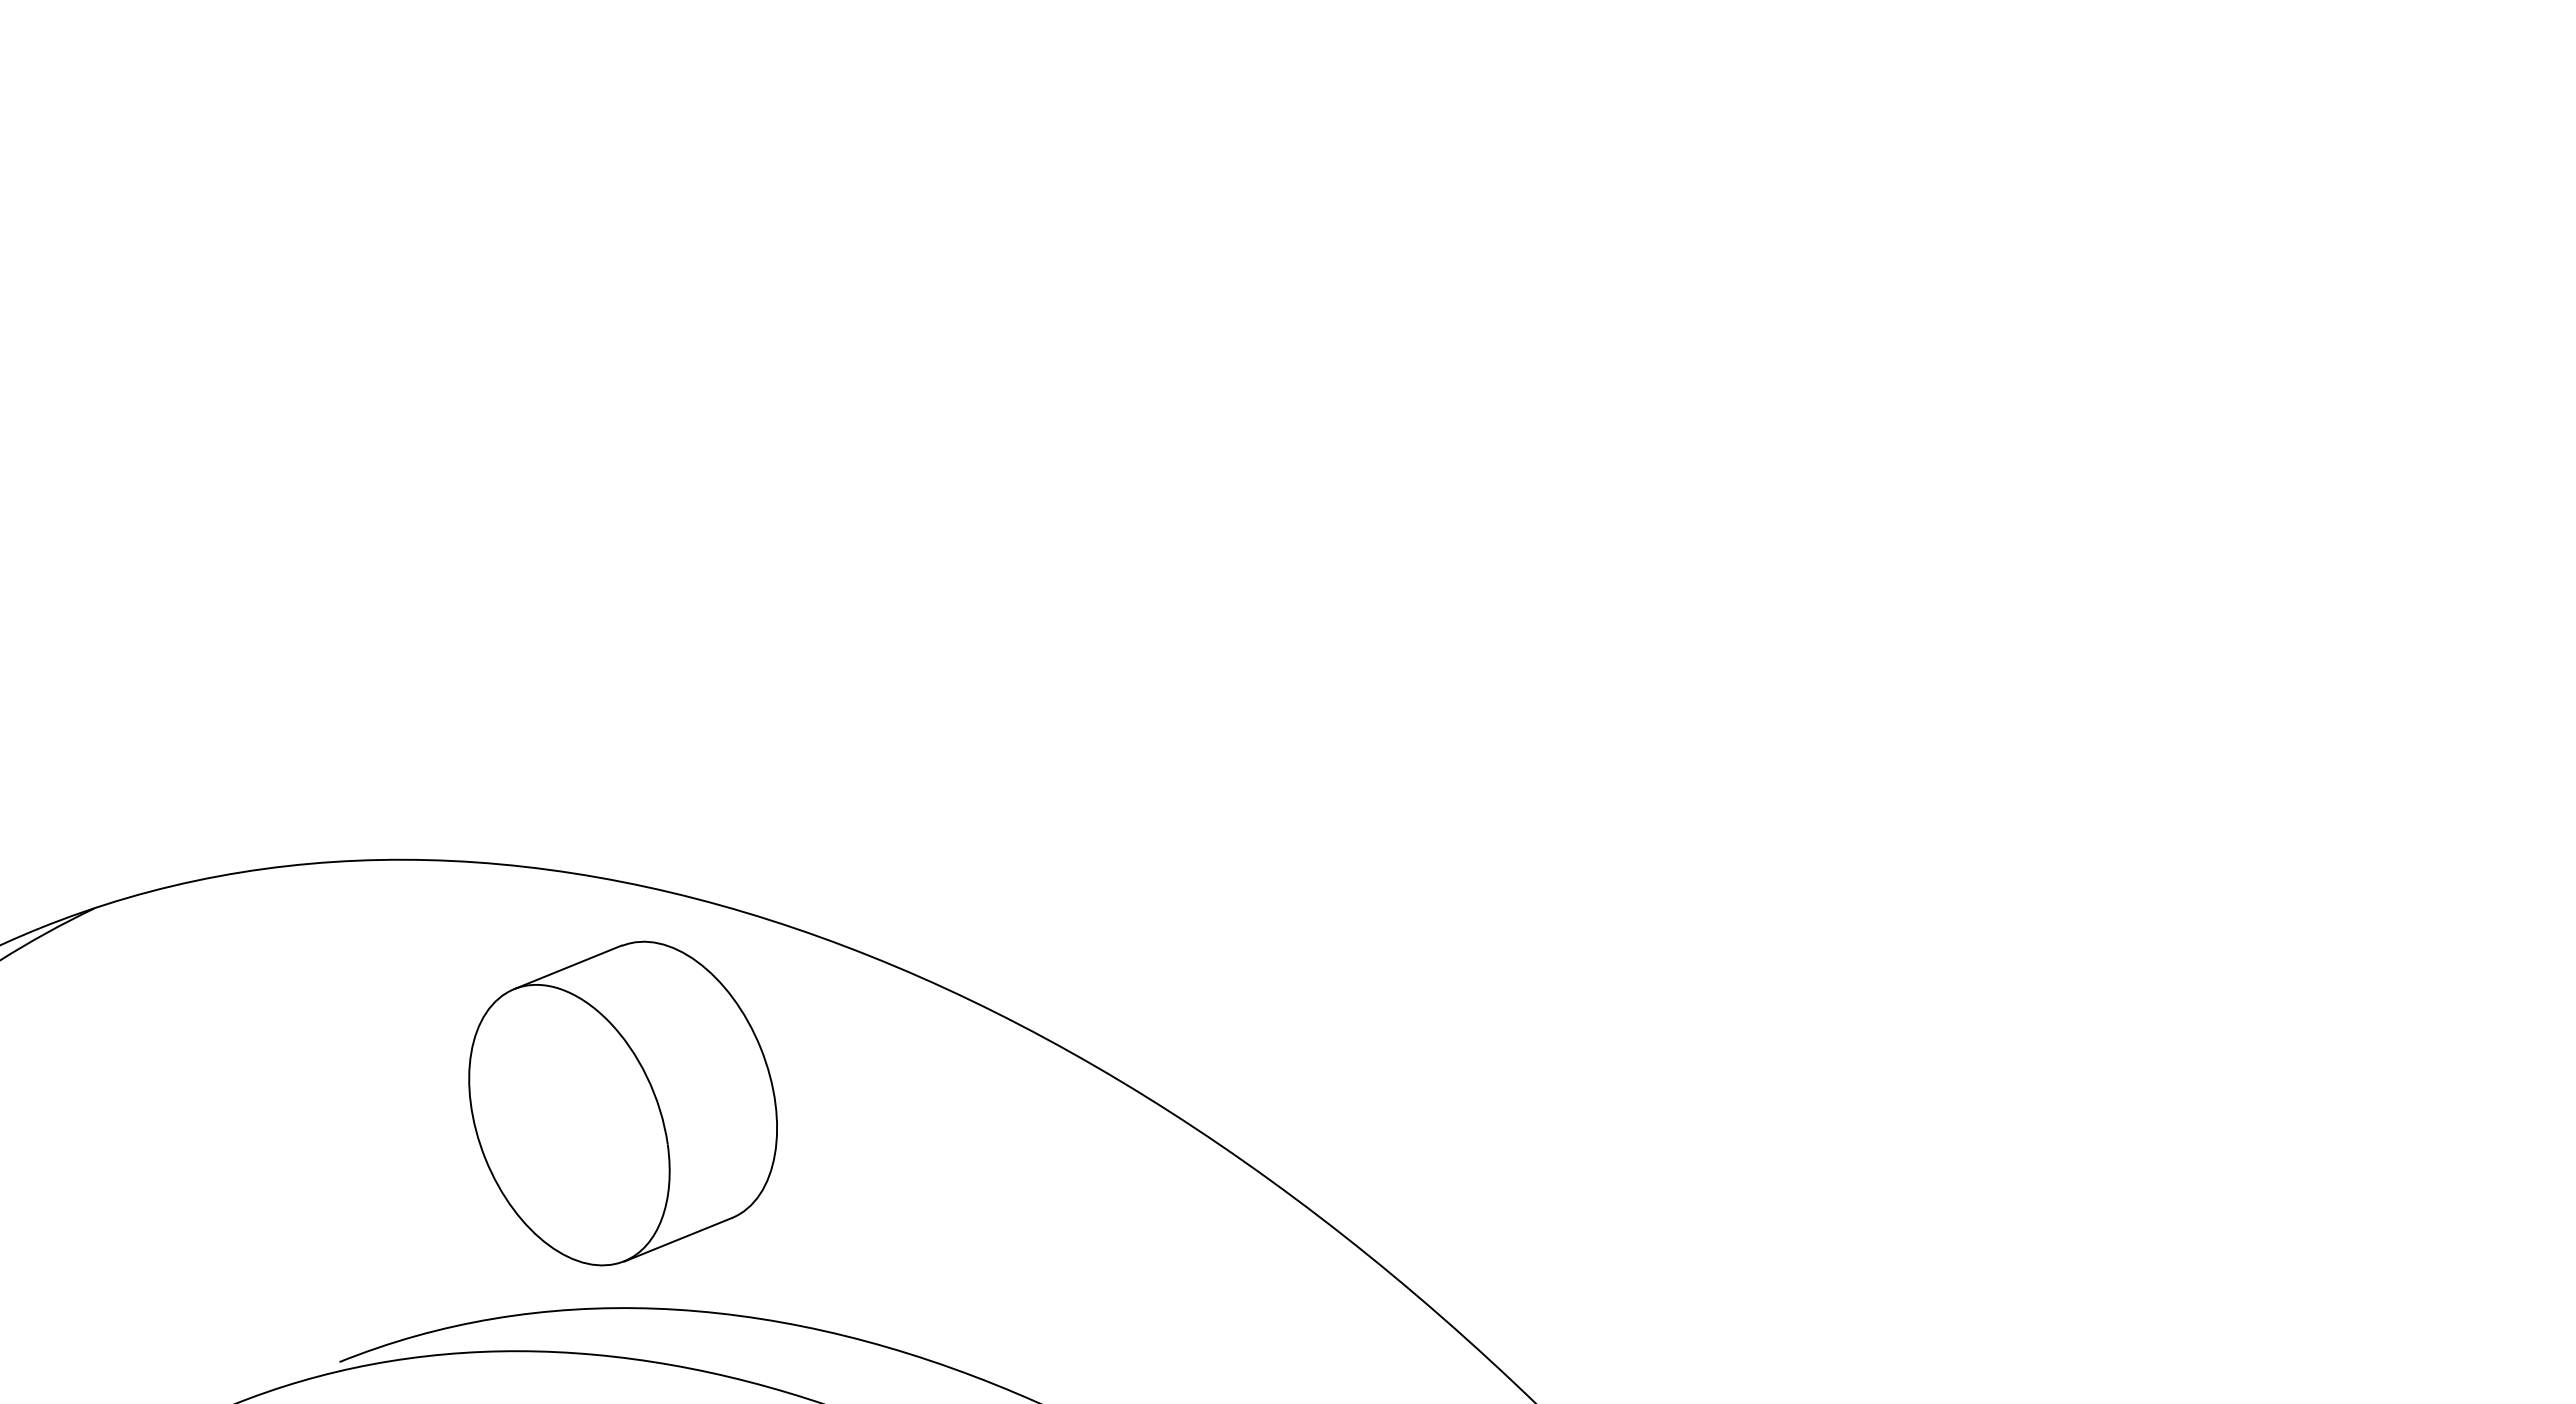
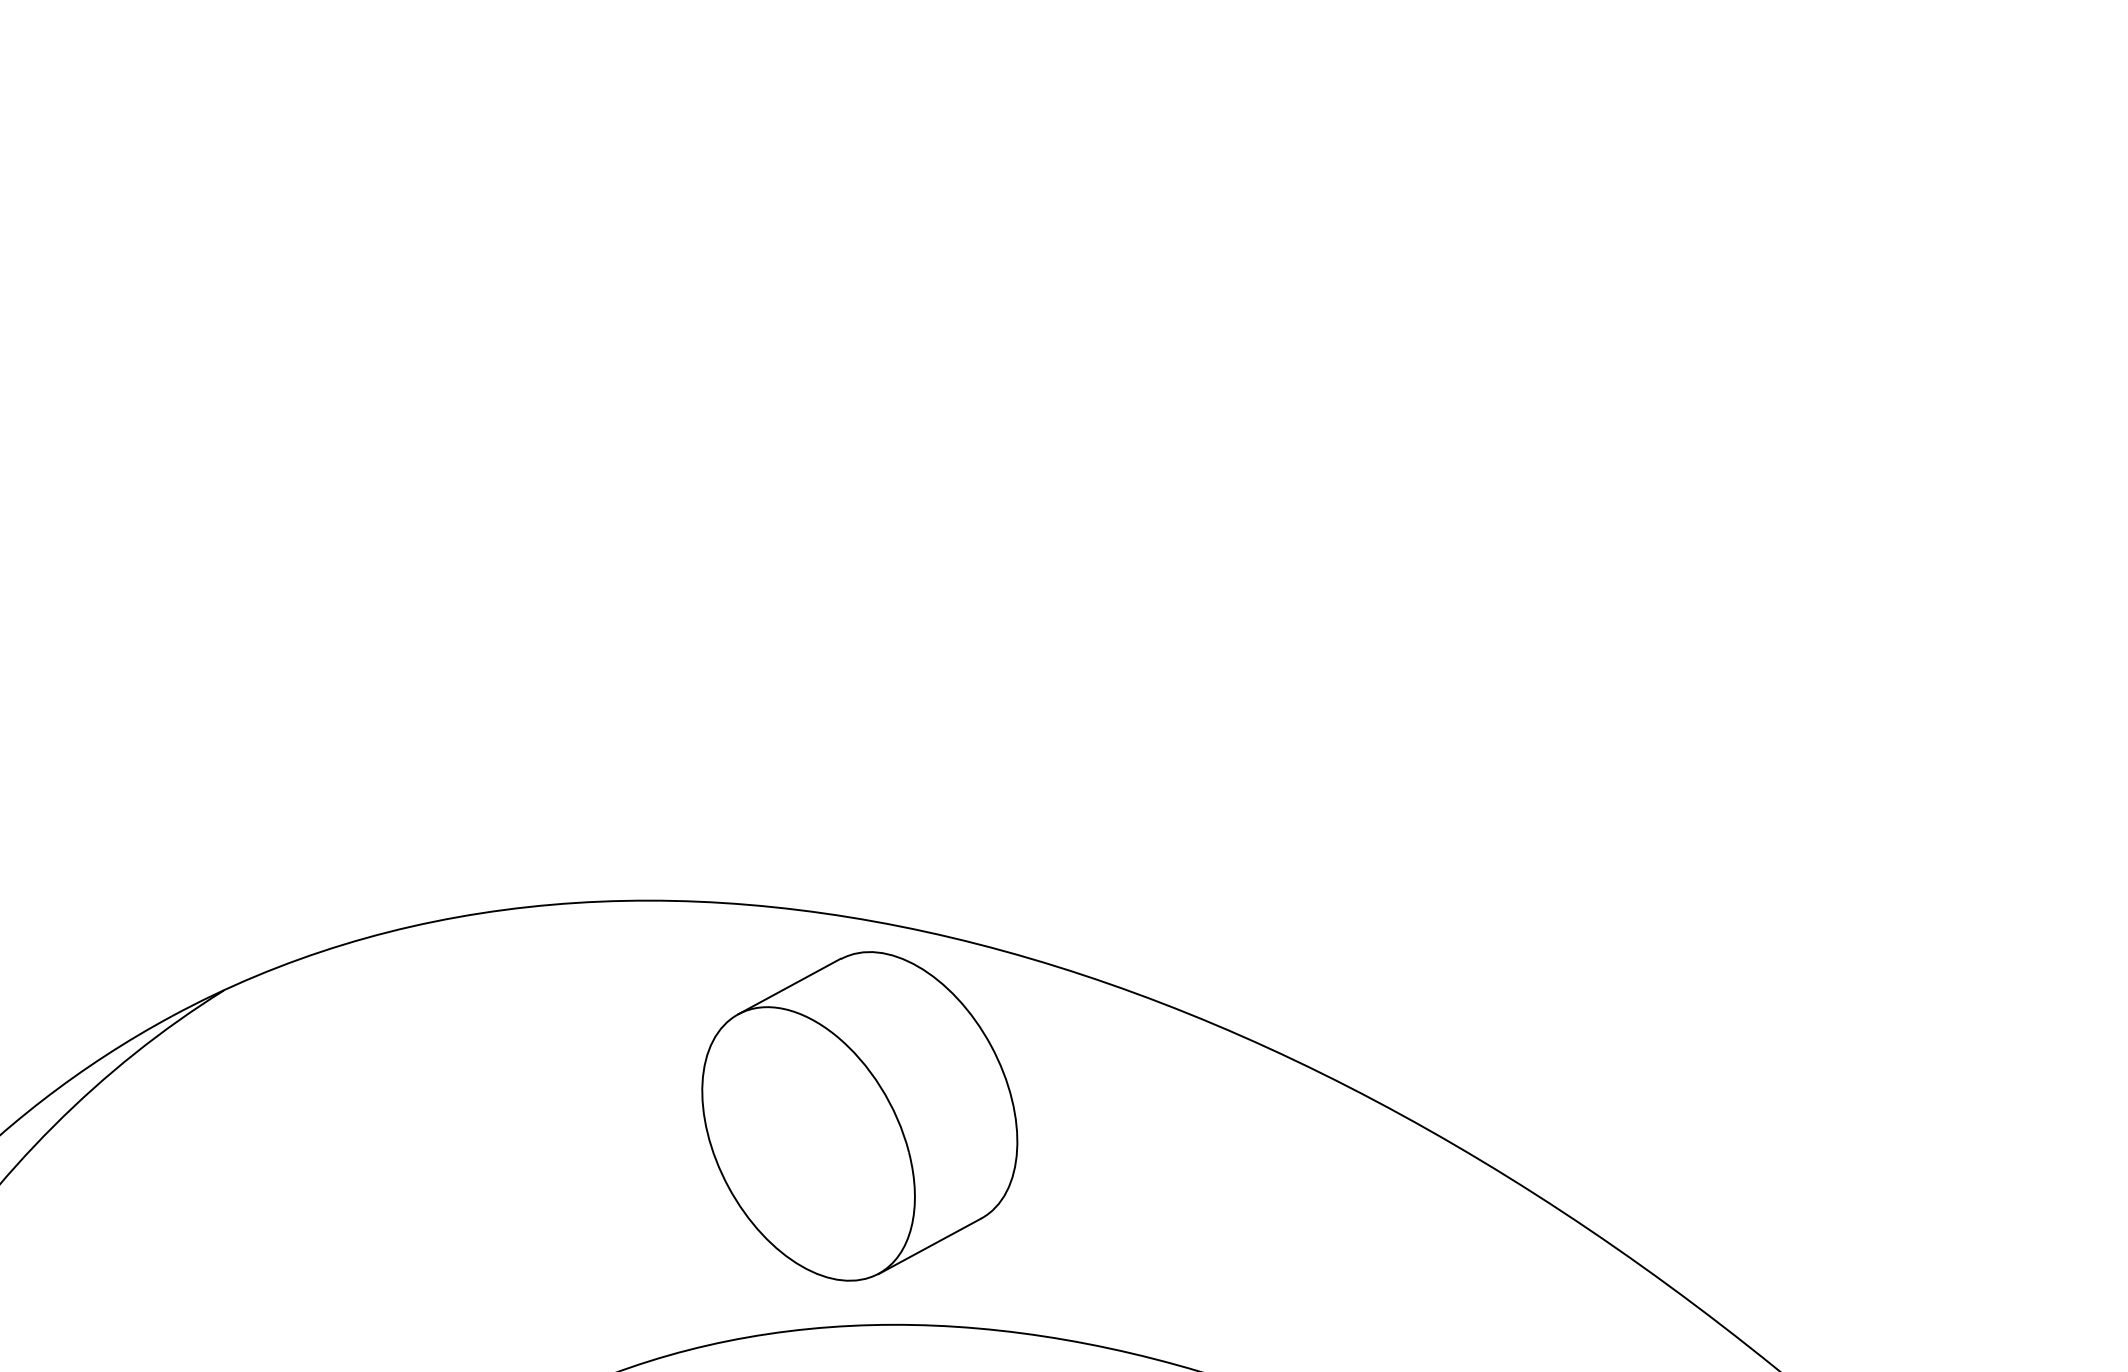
part: (622, 1103) -> (859, 1116), moved

